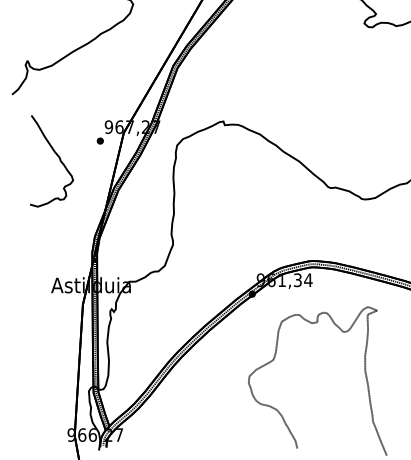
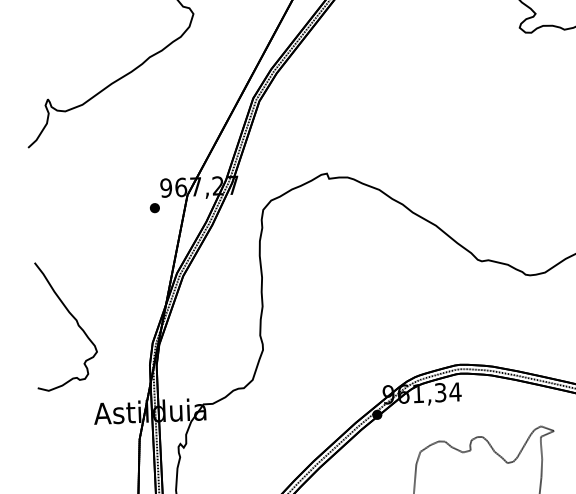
curve: (57, 156) -> (73, 319), moved

